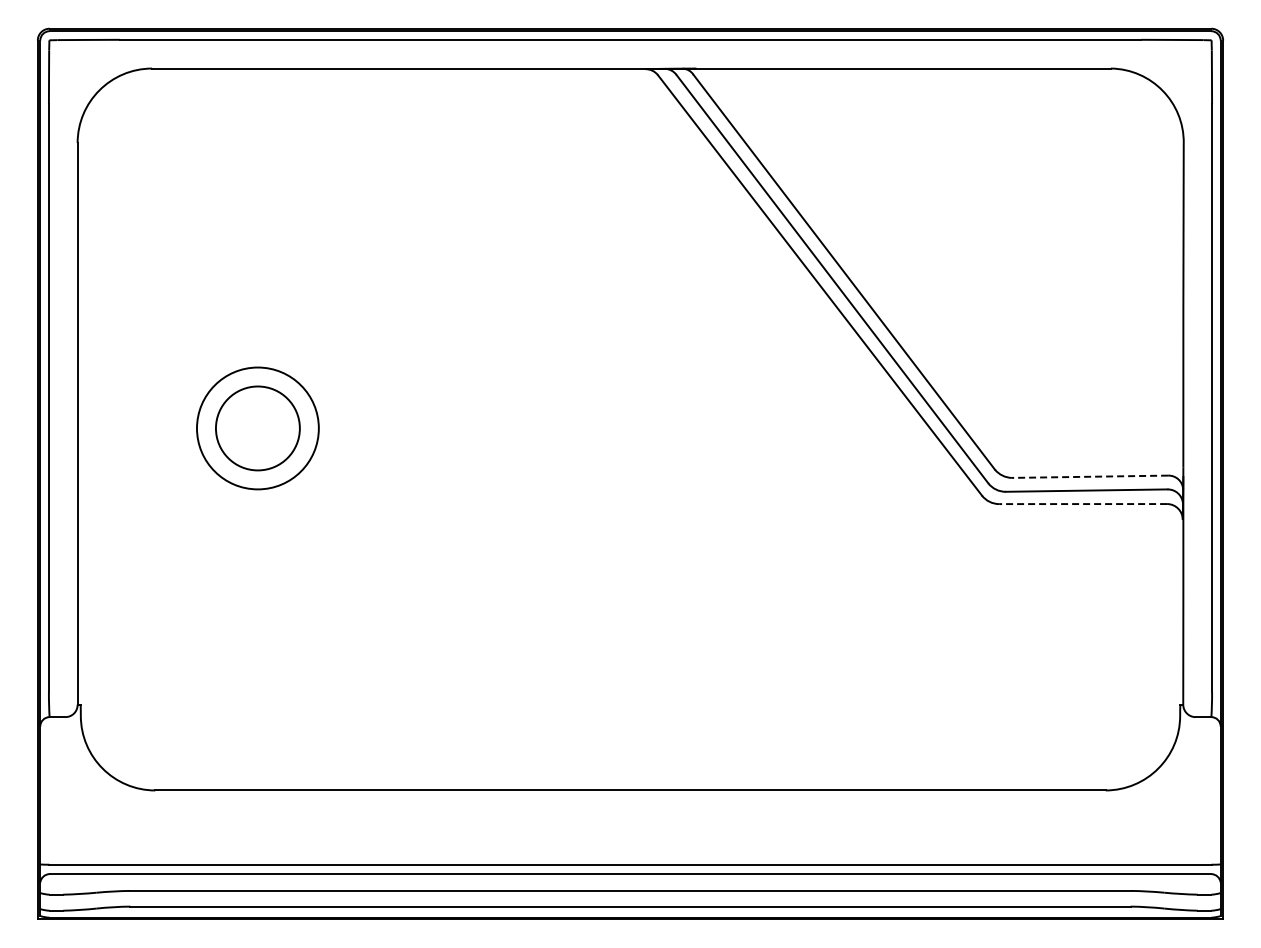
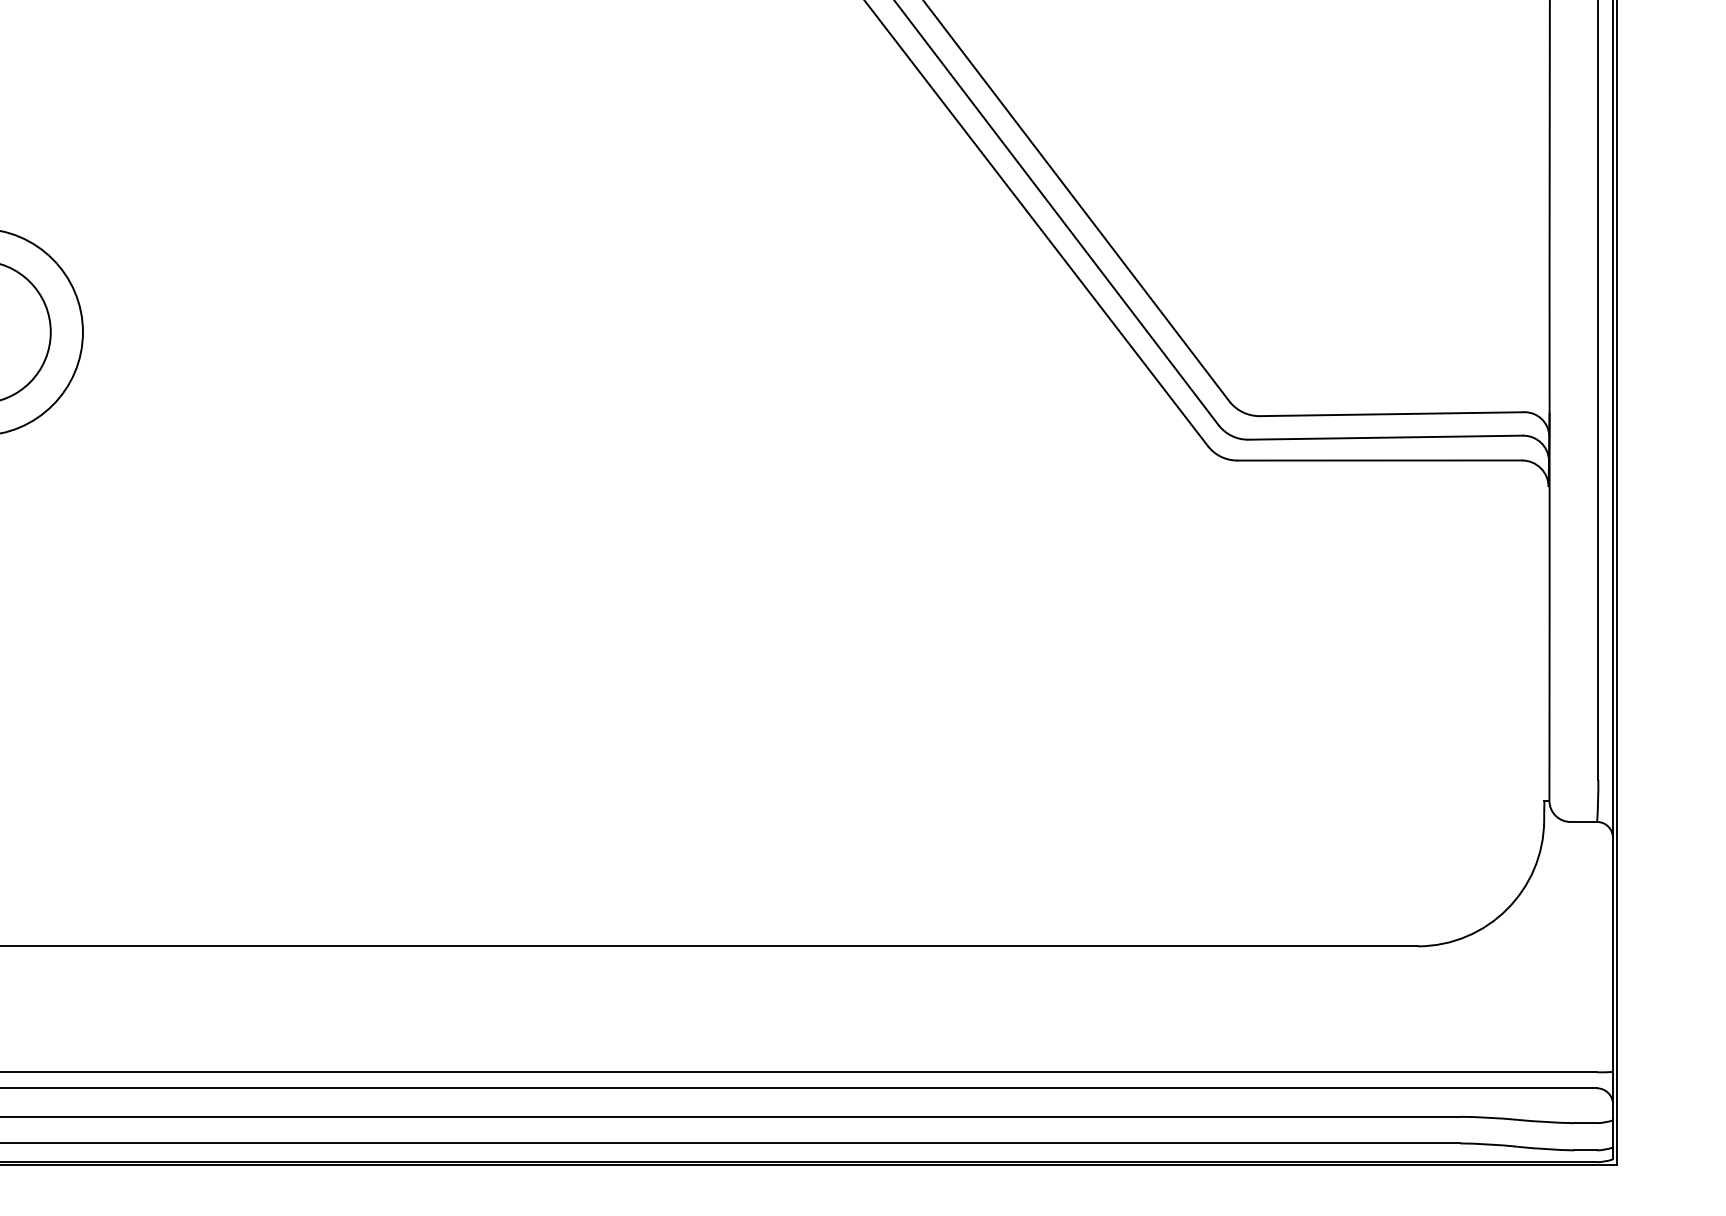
line: (1089, 476) -> (1390, 413), dashed -> solid
line: (1083, 504) -> (1380, 461), dashed -> solid

